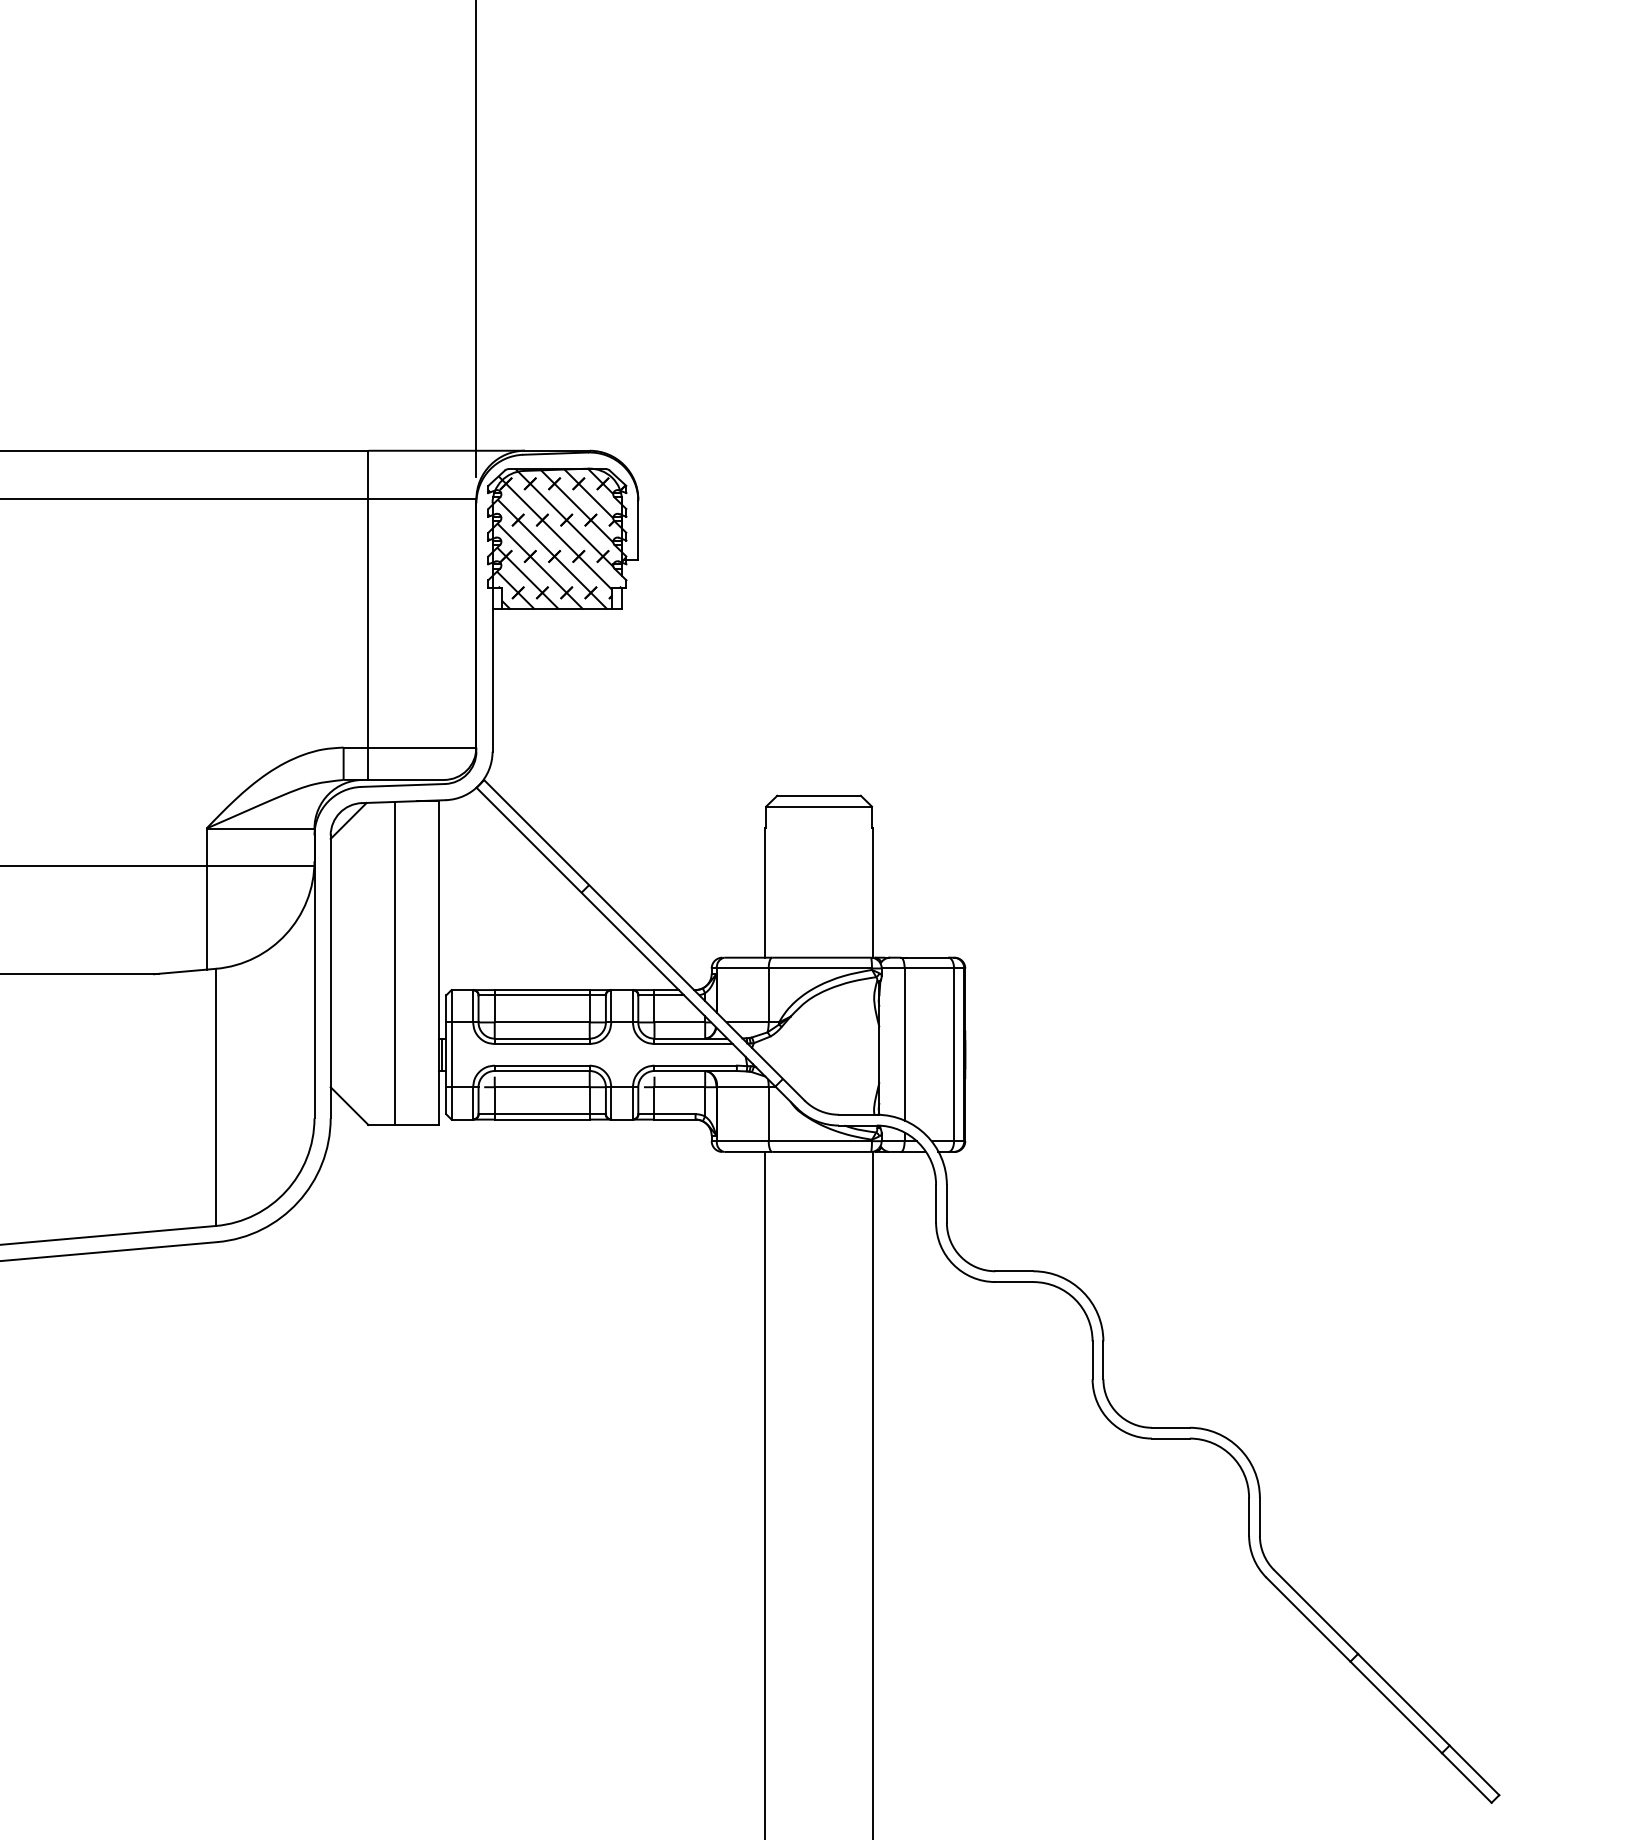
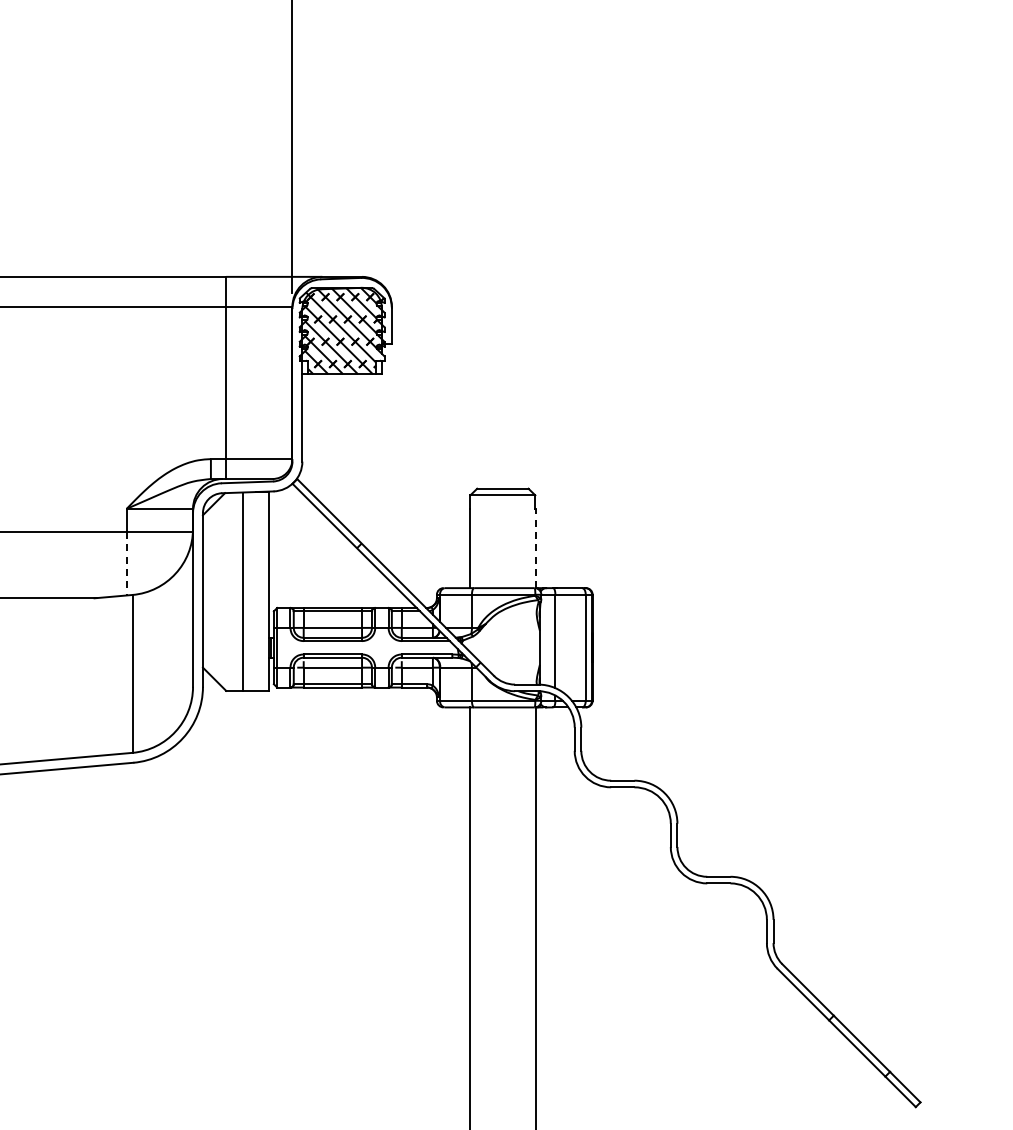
line: (873, 893) -> (536, 548), solid -> dashed
line: (206, 917) -> (126, 563), solid -> dashed

